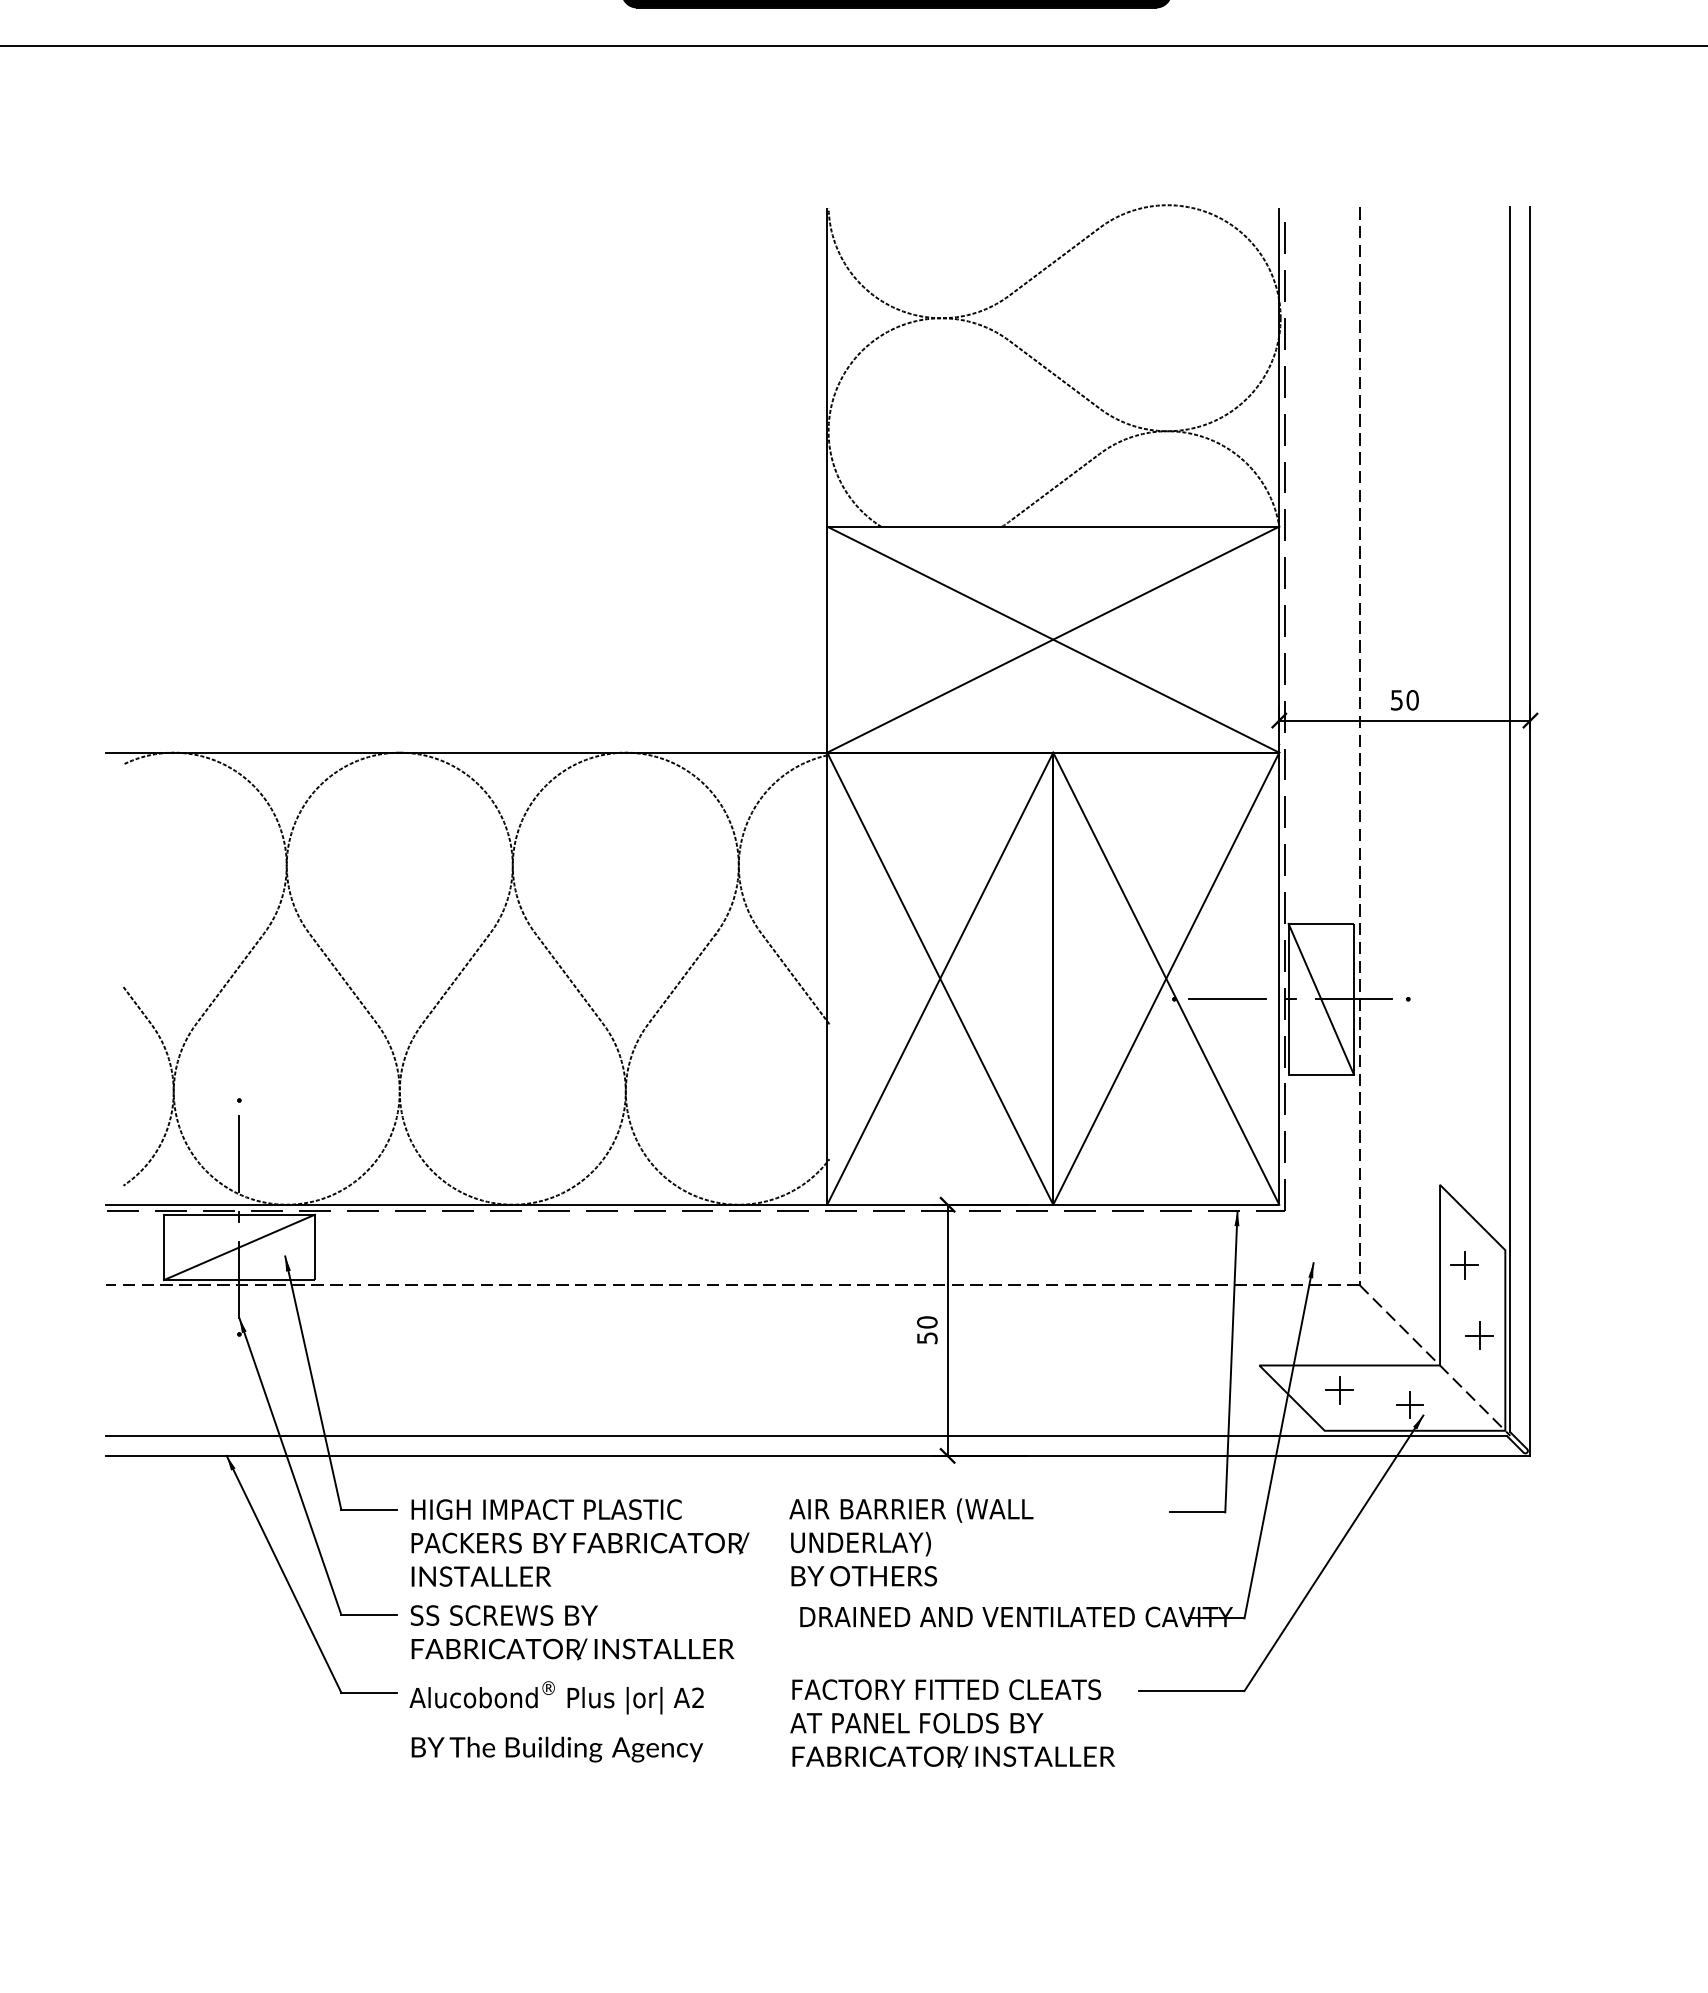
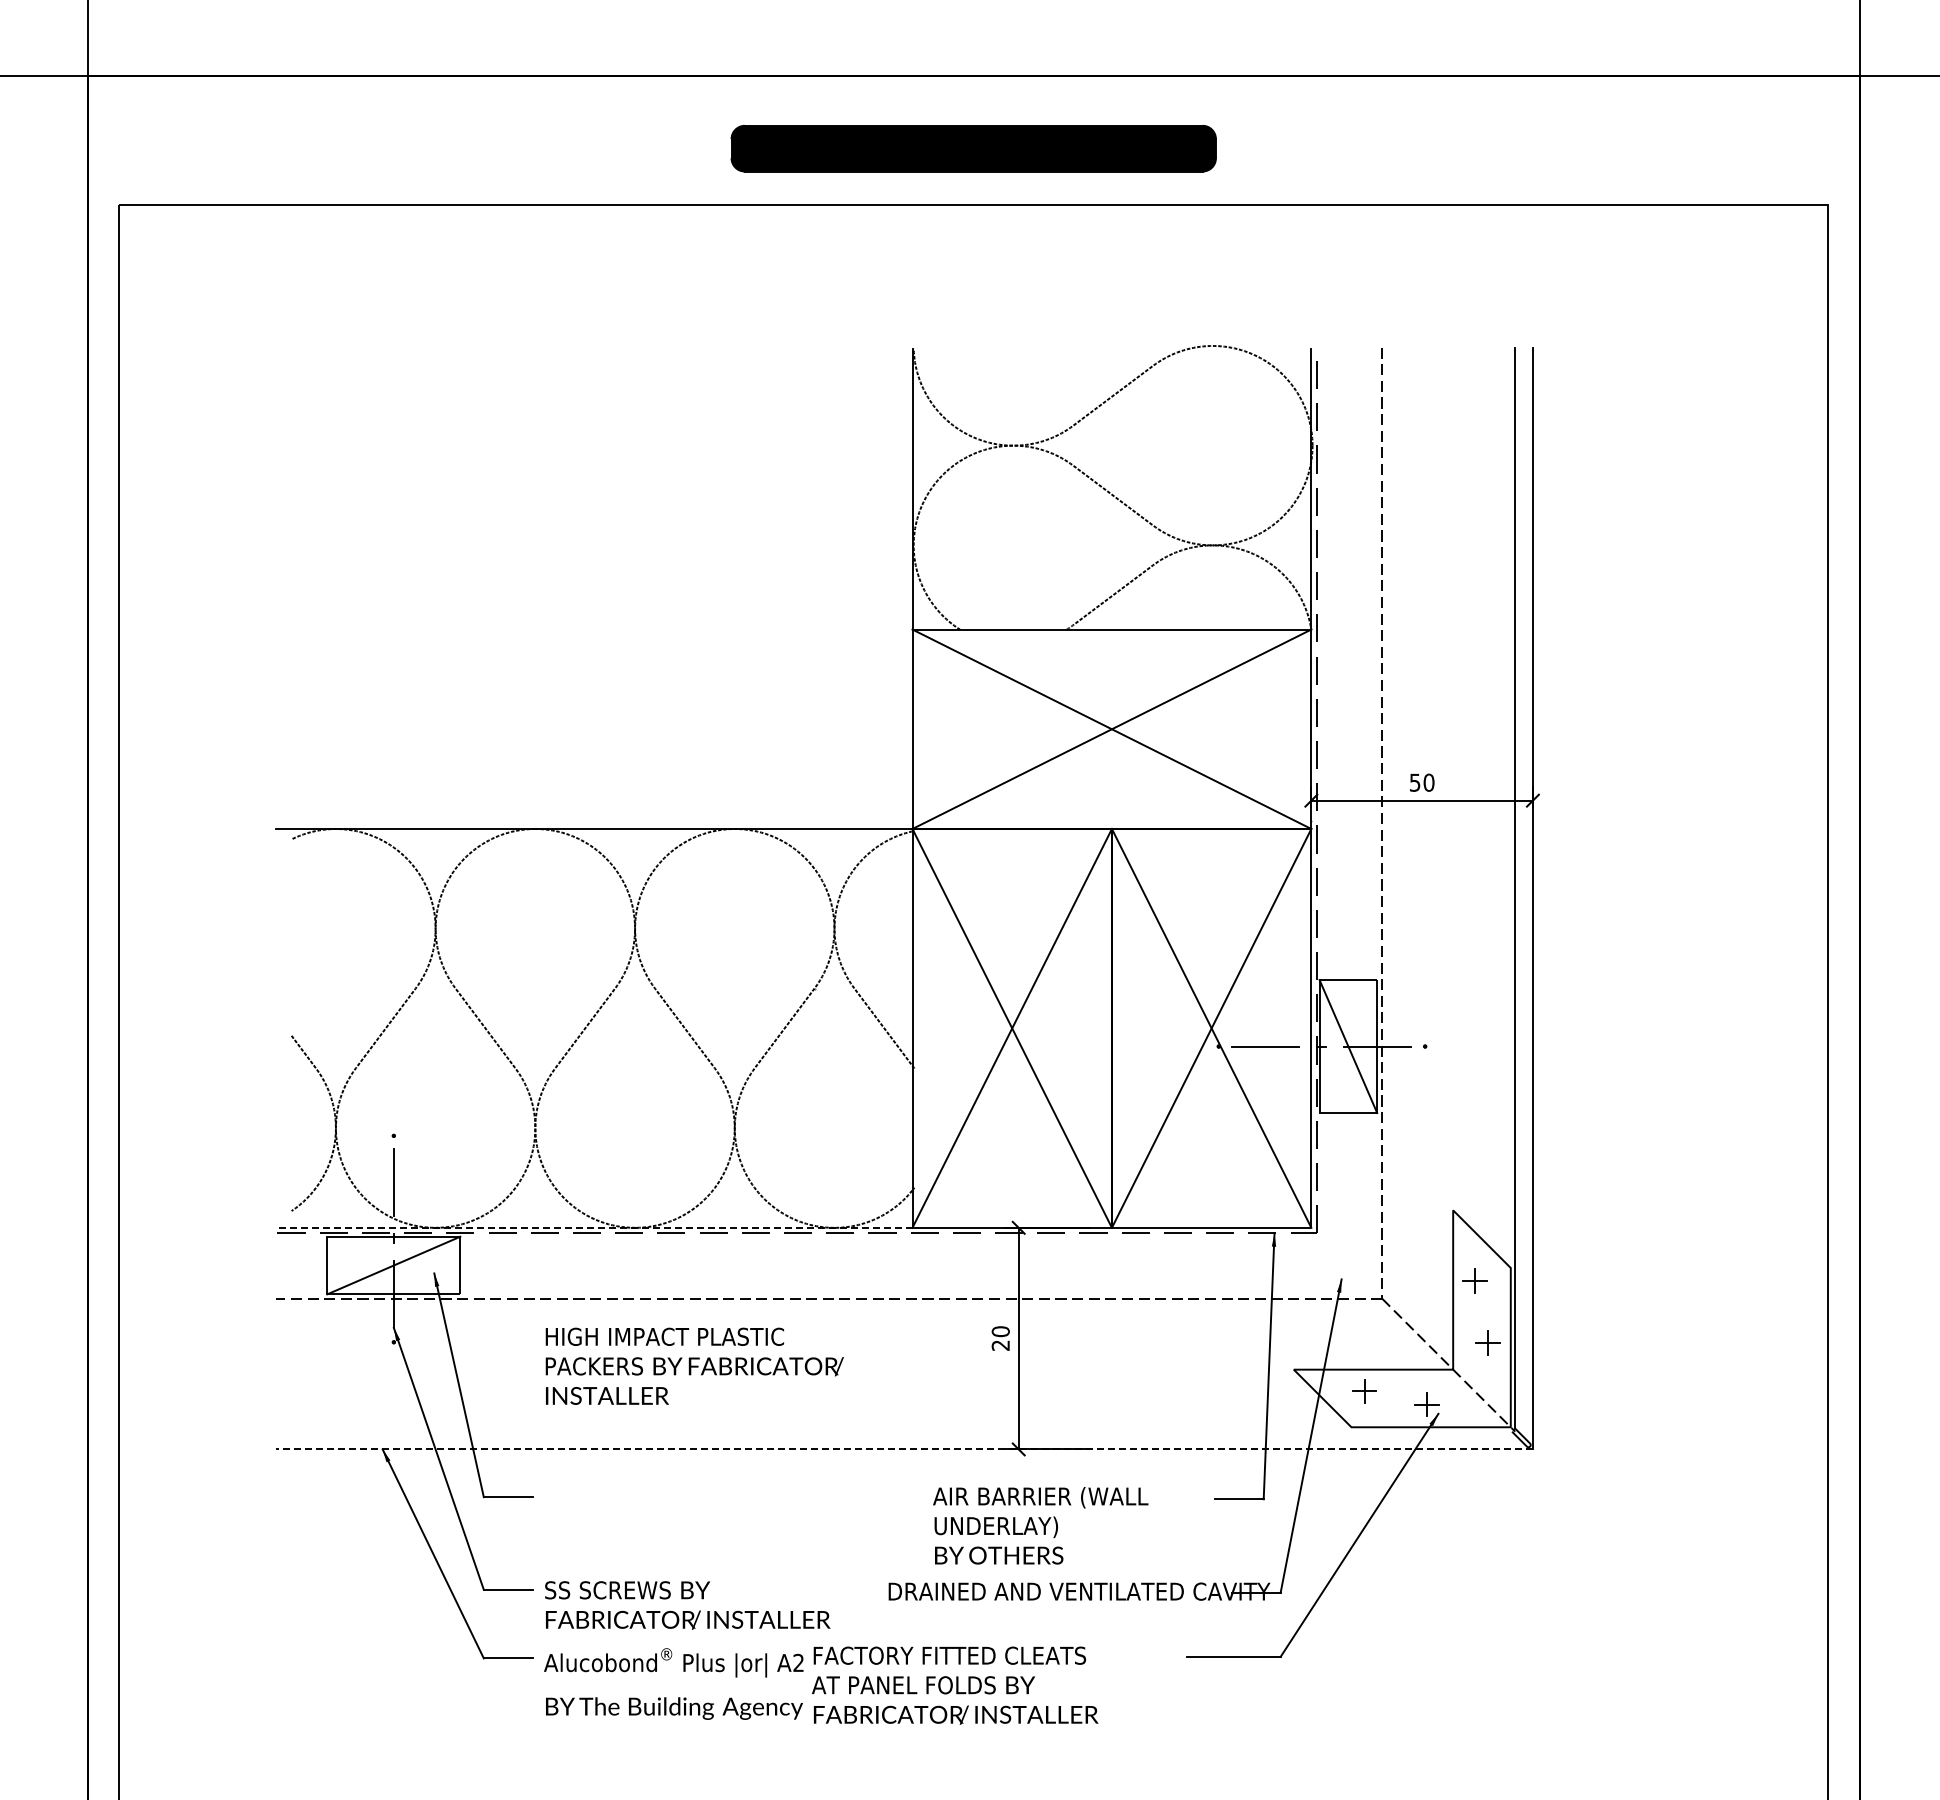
line: (465, 1204) -> (593, 1227), solid -> dashed
text: (926, 1338) -> (1000, 1345), 50 -> 20
line: (805, 1435) -> (893, 1431), removed
line: (818, 1455) -> (904, 1449), solid -> dashed
text: (580, 1542) -> (694, 1365), moved
text: (911, 1542) -> (1040, 1525), moved
text: (953, 1723) -> (955, 1685), moved

